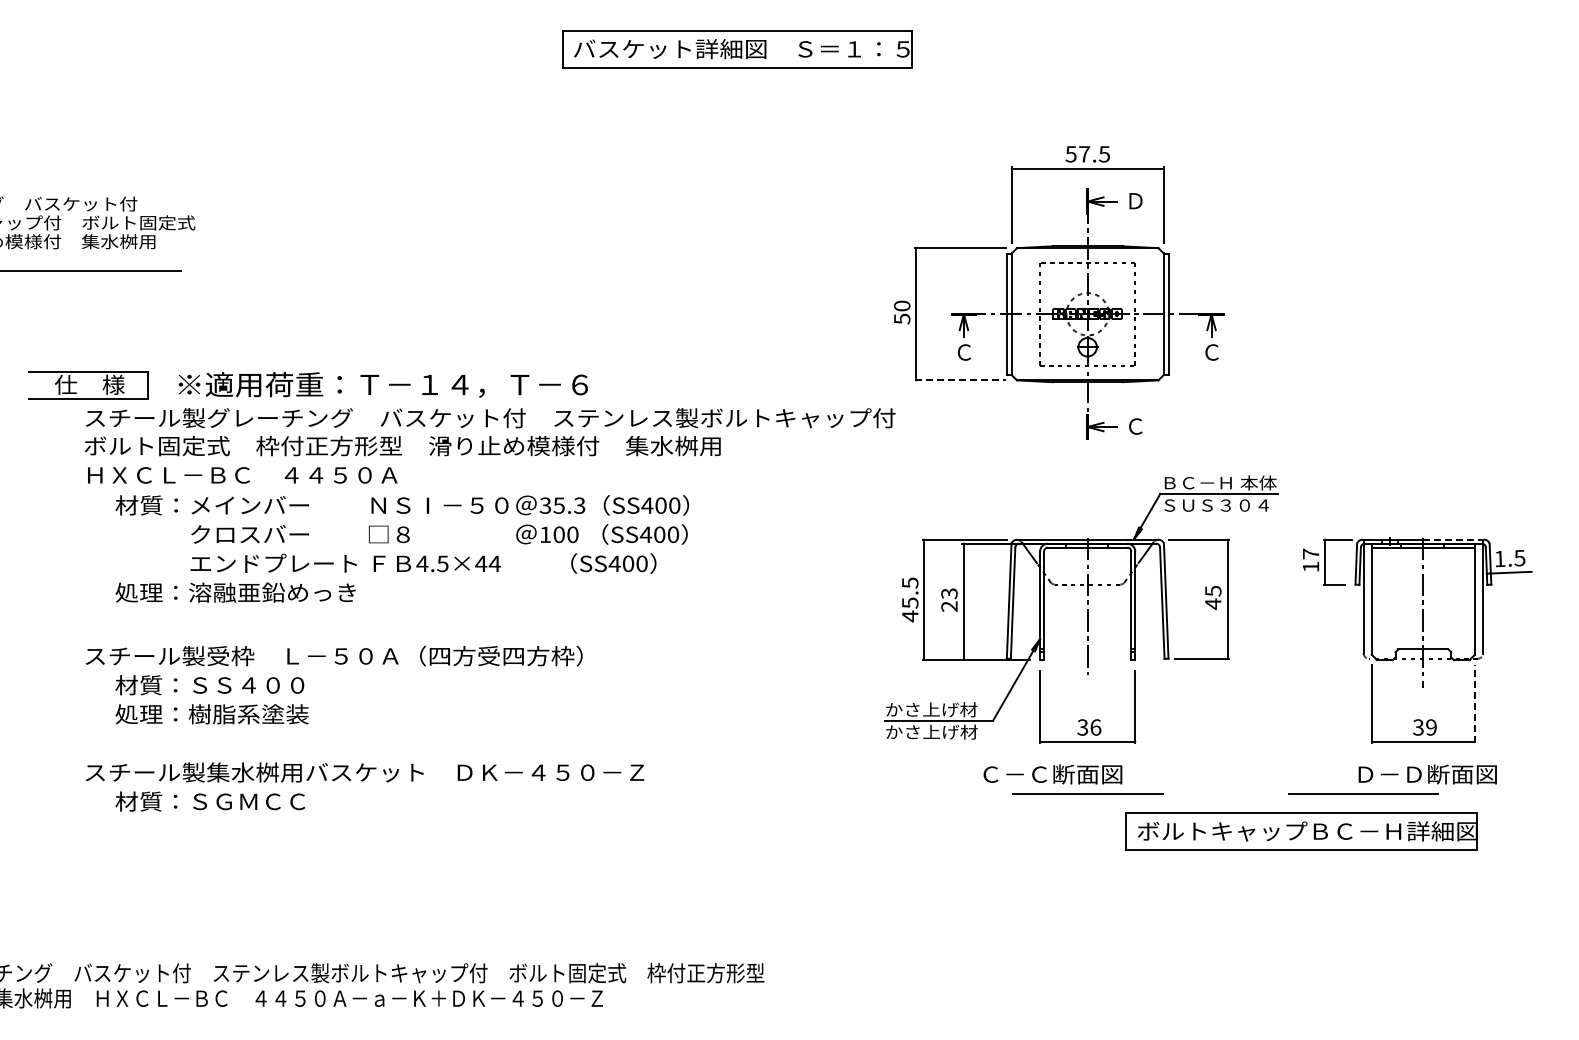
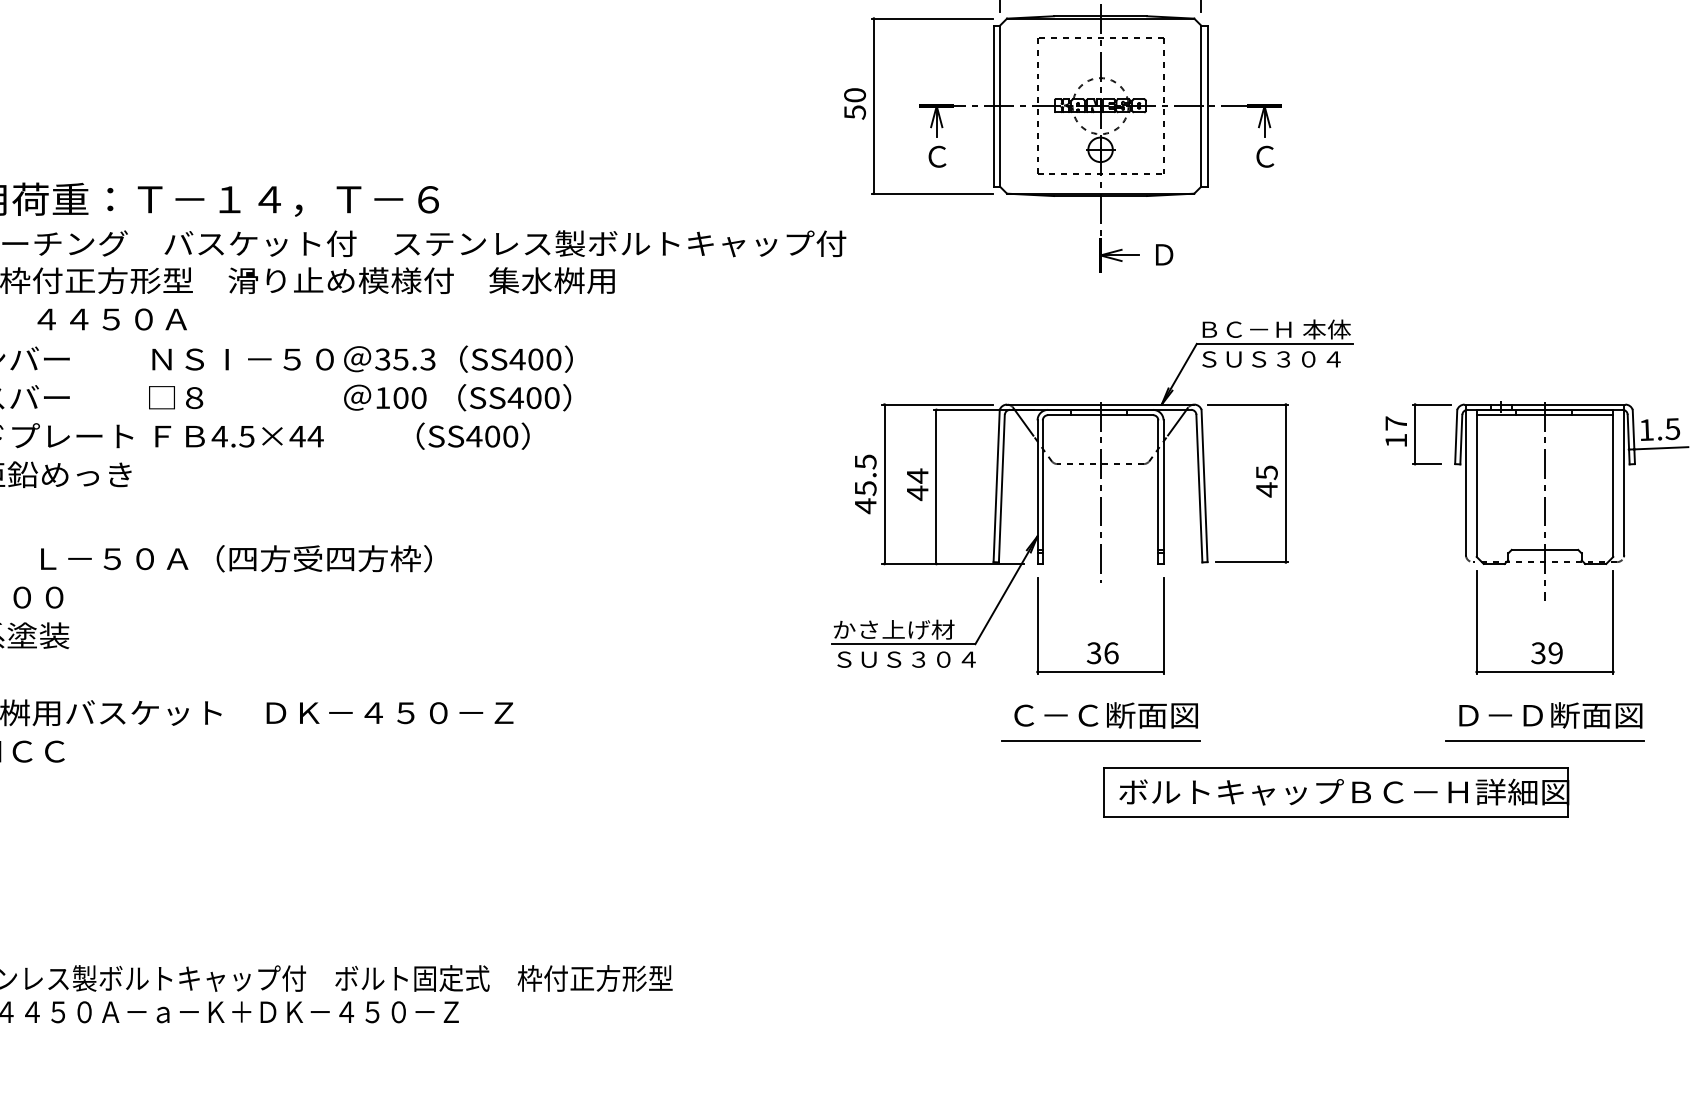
line: (960, 380) -> (932, 193), dashed -> solid
text: (1135, 426) -> (1163, 254), Ｃ -> Ｄ
line: (1454, 539) -> (1586, 404), dashed -> solid
text: (949, 599) -> (917, 483), 23 -> 44
line: (1474, 704) -> (1612, 622), dashed -> solid
text: (939, 731) -> (904, 658), かさ上げ材 -> ＳＵＳ３０４
text: (1052, 774) -> (1105, 715), moved
line: (1363, 793) -> (1545, 740), moved
part: (1301, 831) -> (1335, 792), moved

